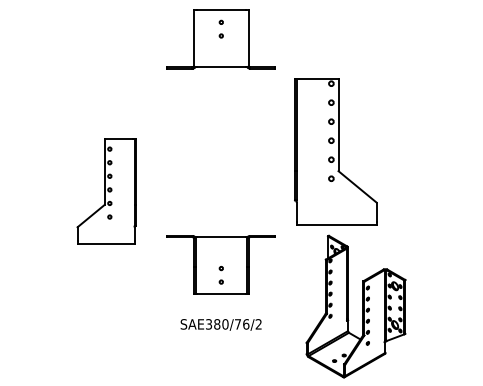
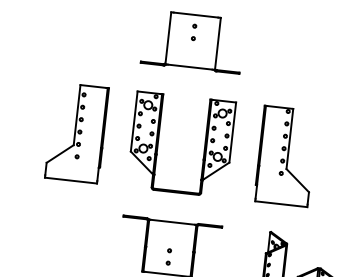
part: (196, 152) -> (158, 142), added
part: (336, 152) -> (286, 156), size x0.71
part: (106, 191) -> (76, 133), moved

